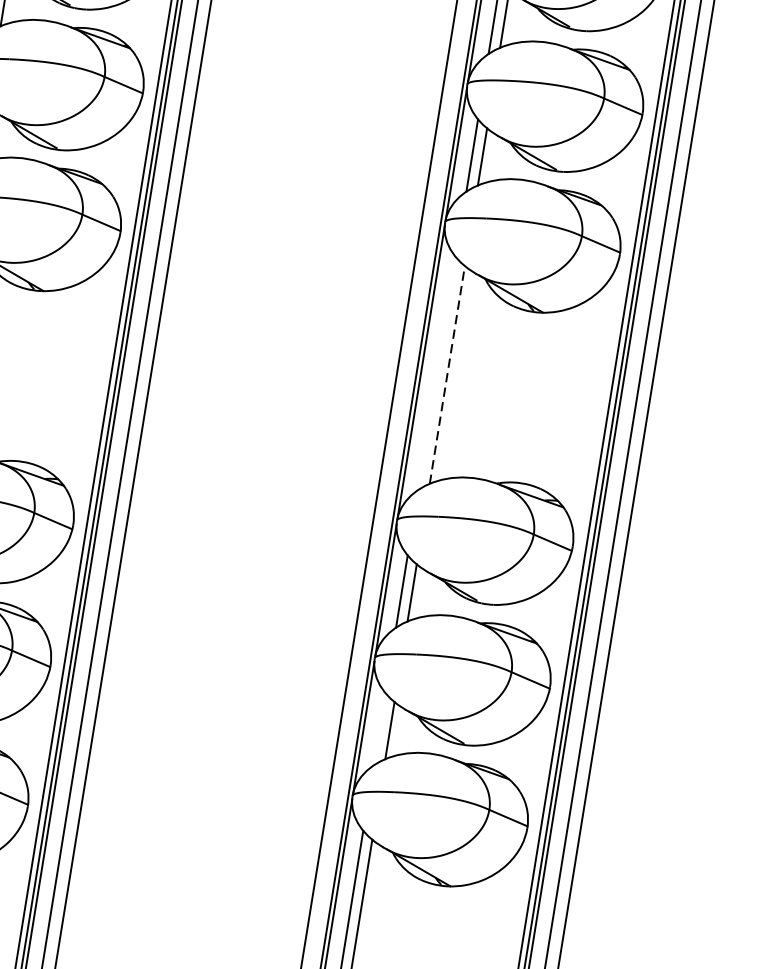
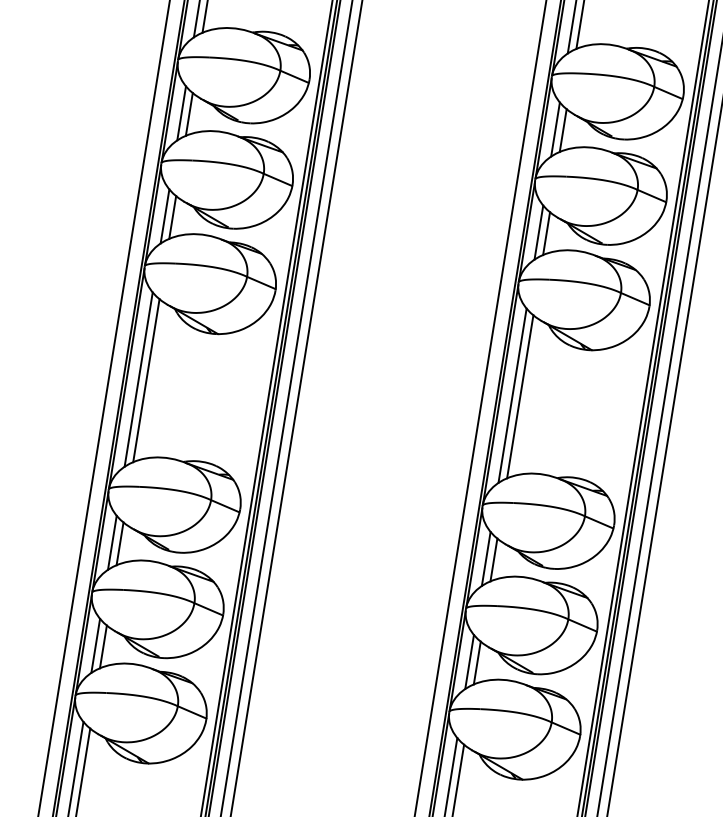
line: (436, 373) -> (512, 395), added
line: (447, 374) -> (520, 396), dashed -> solid
line: (379, 728) -> (469, 661), added

